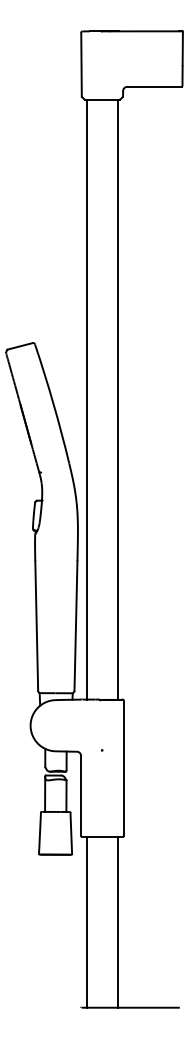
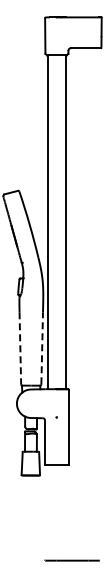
line: (36, 626) -> (20, 348), solid -> dashed
line: (76, 626) -> (42, 348), solid -> dashed
line: (87, 921) -> (48, 512), removed
line: (117, 921) -> (65, 512), removed

